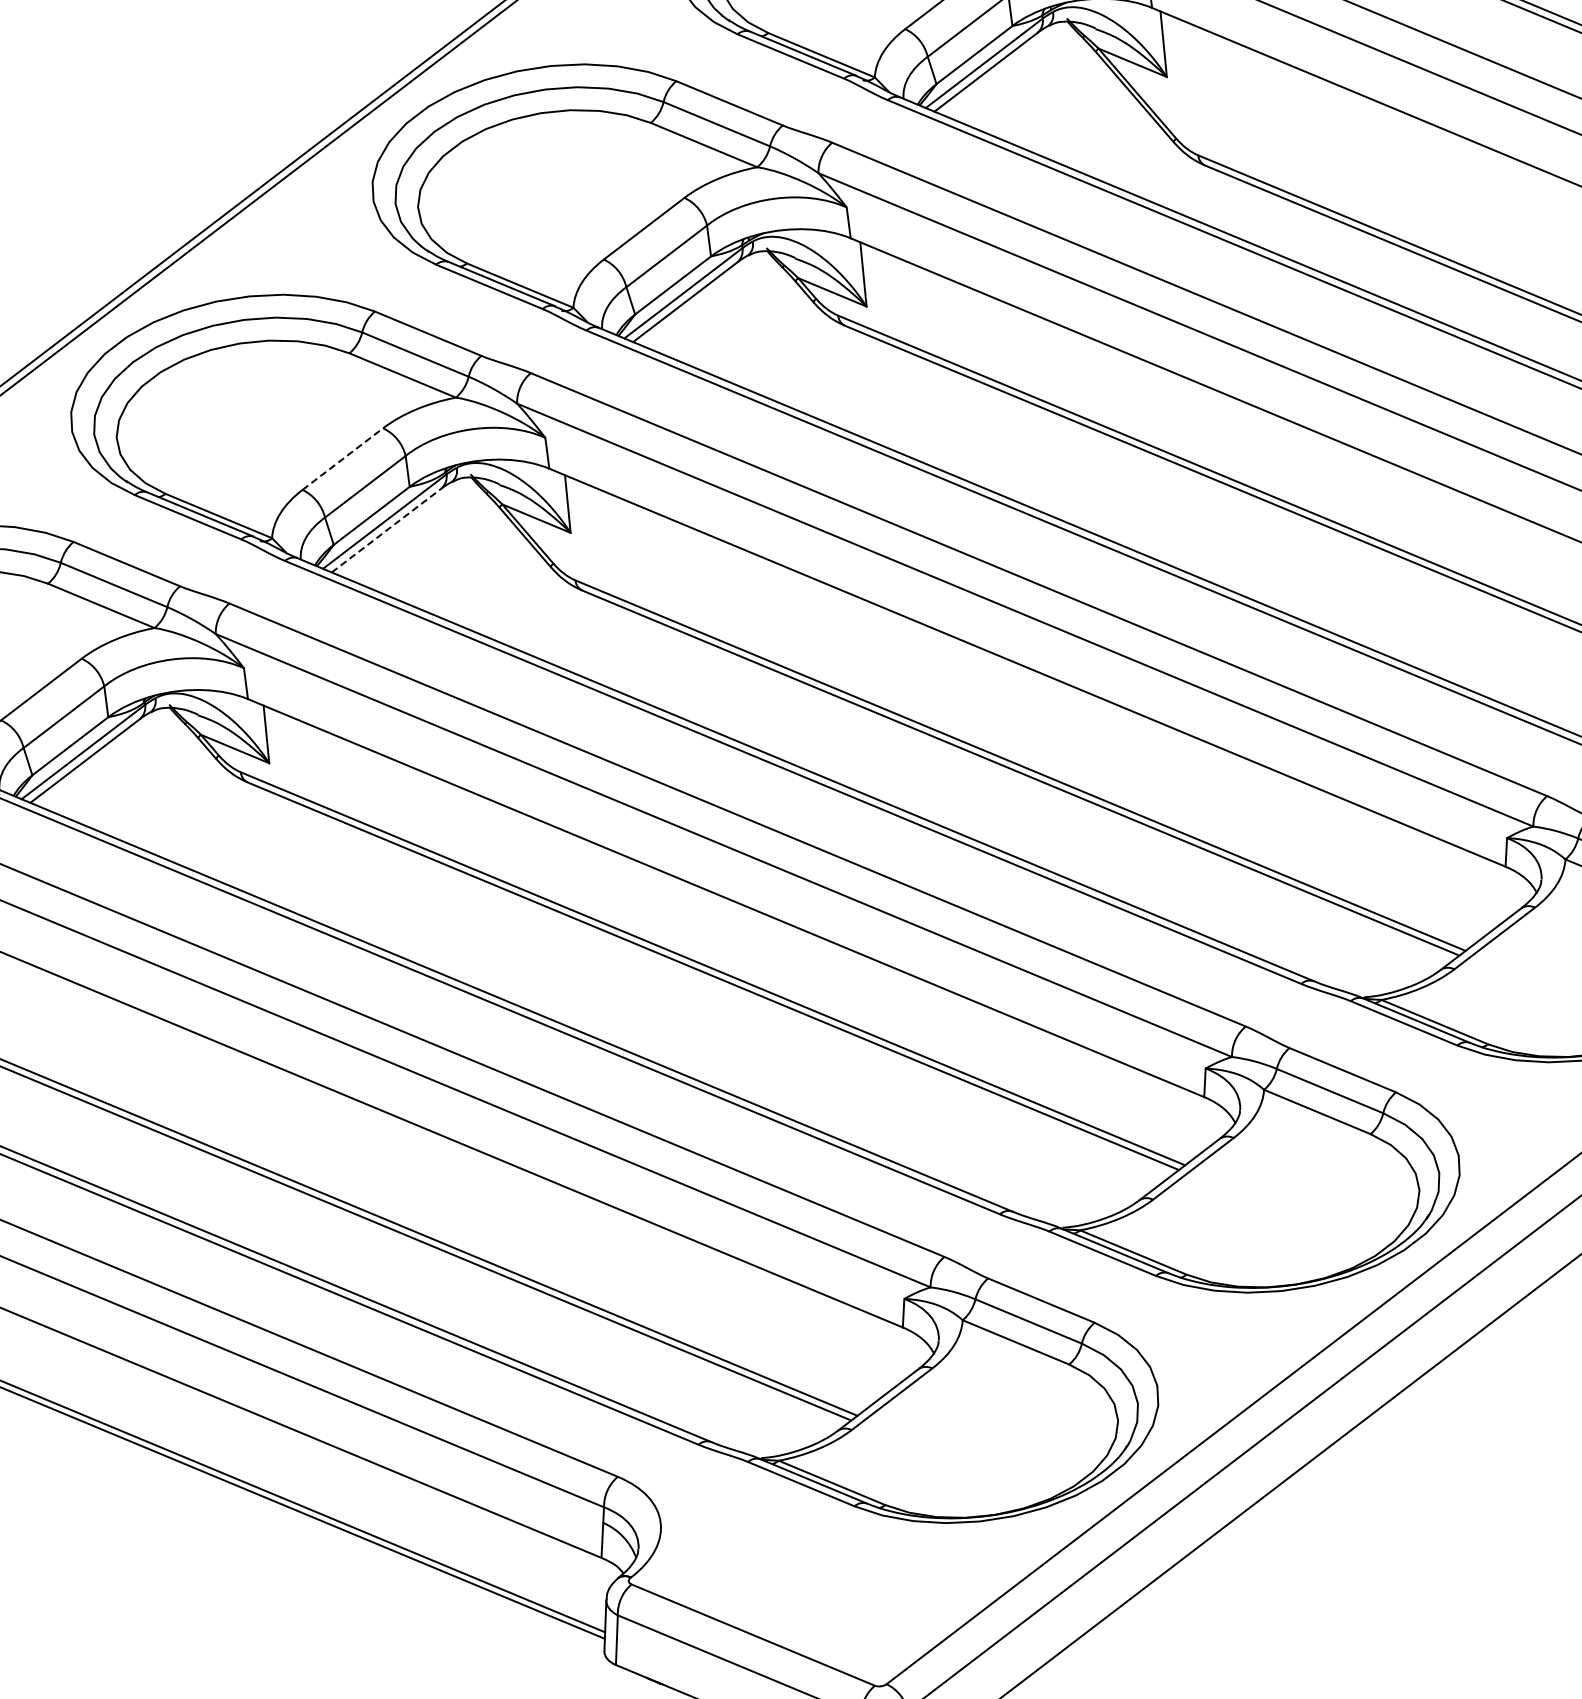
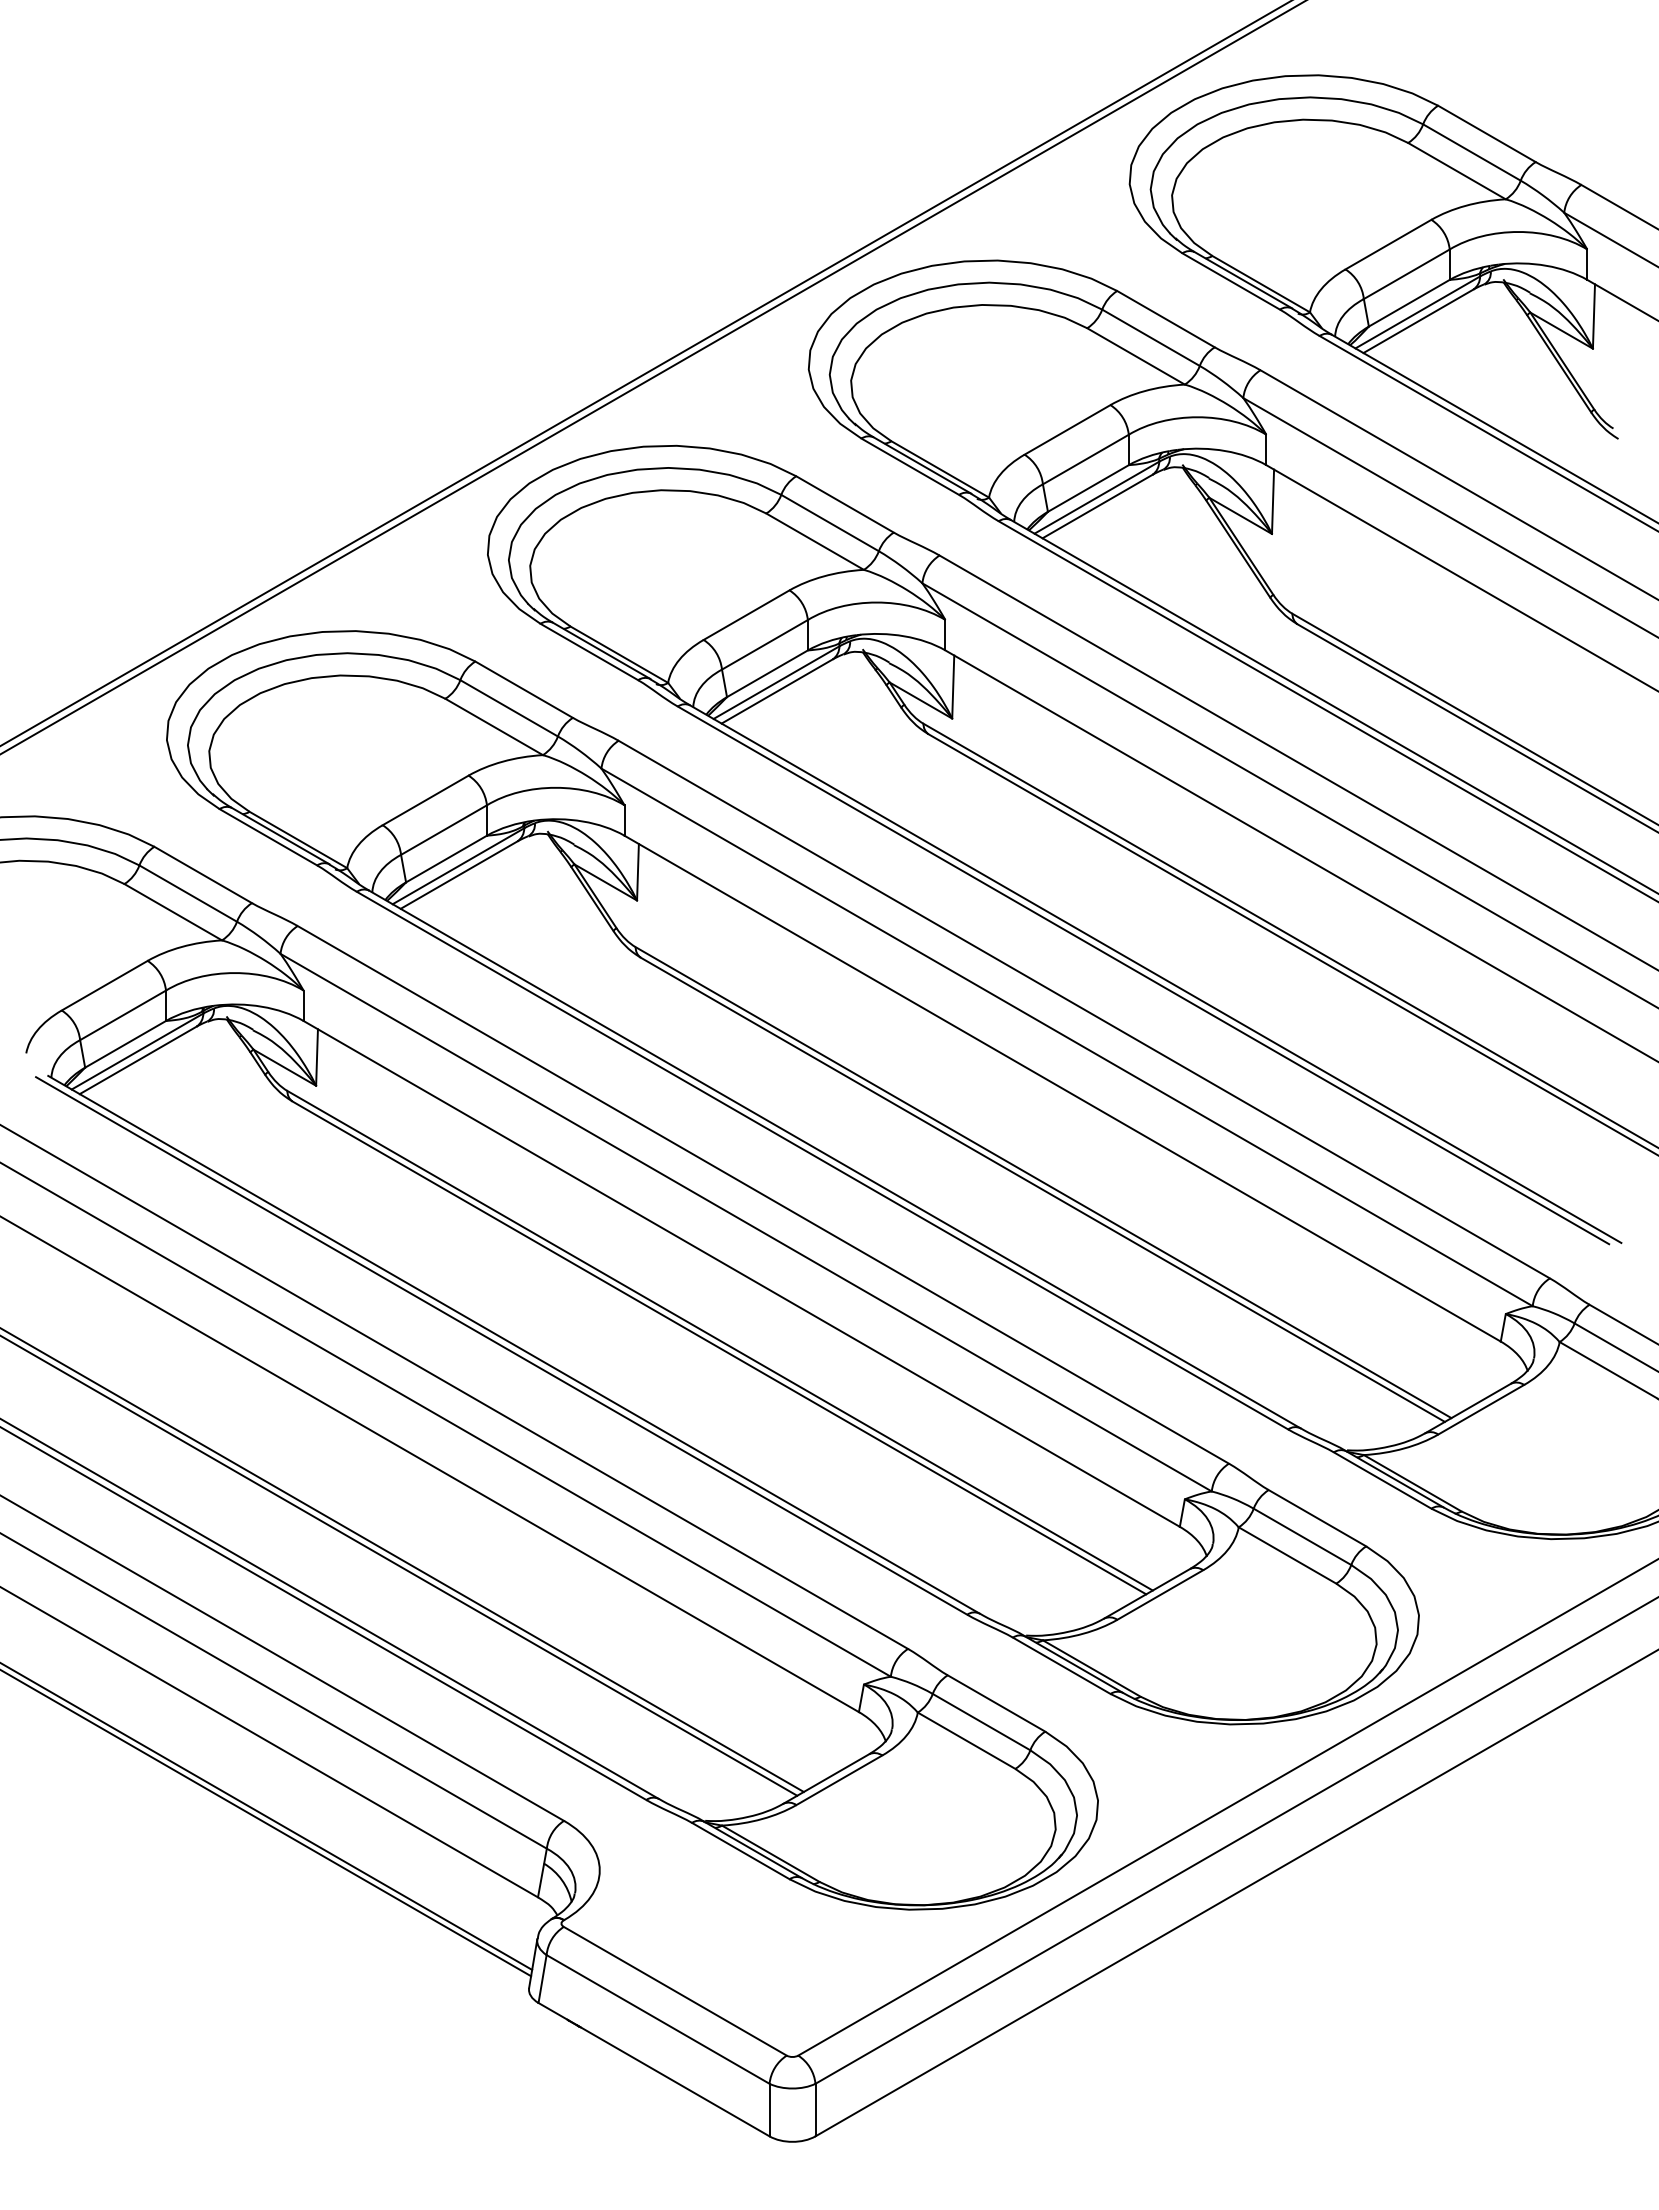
line: (342, 459) -> (425, 800), dashed -> solid
line: (386, 529) -> (459, 874), dashed -> solid

